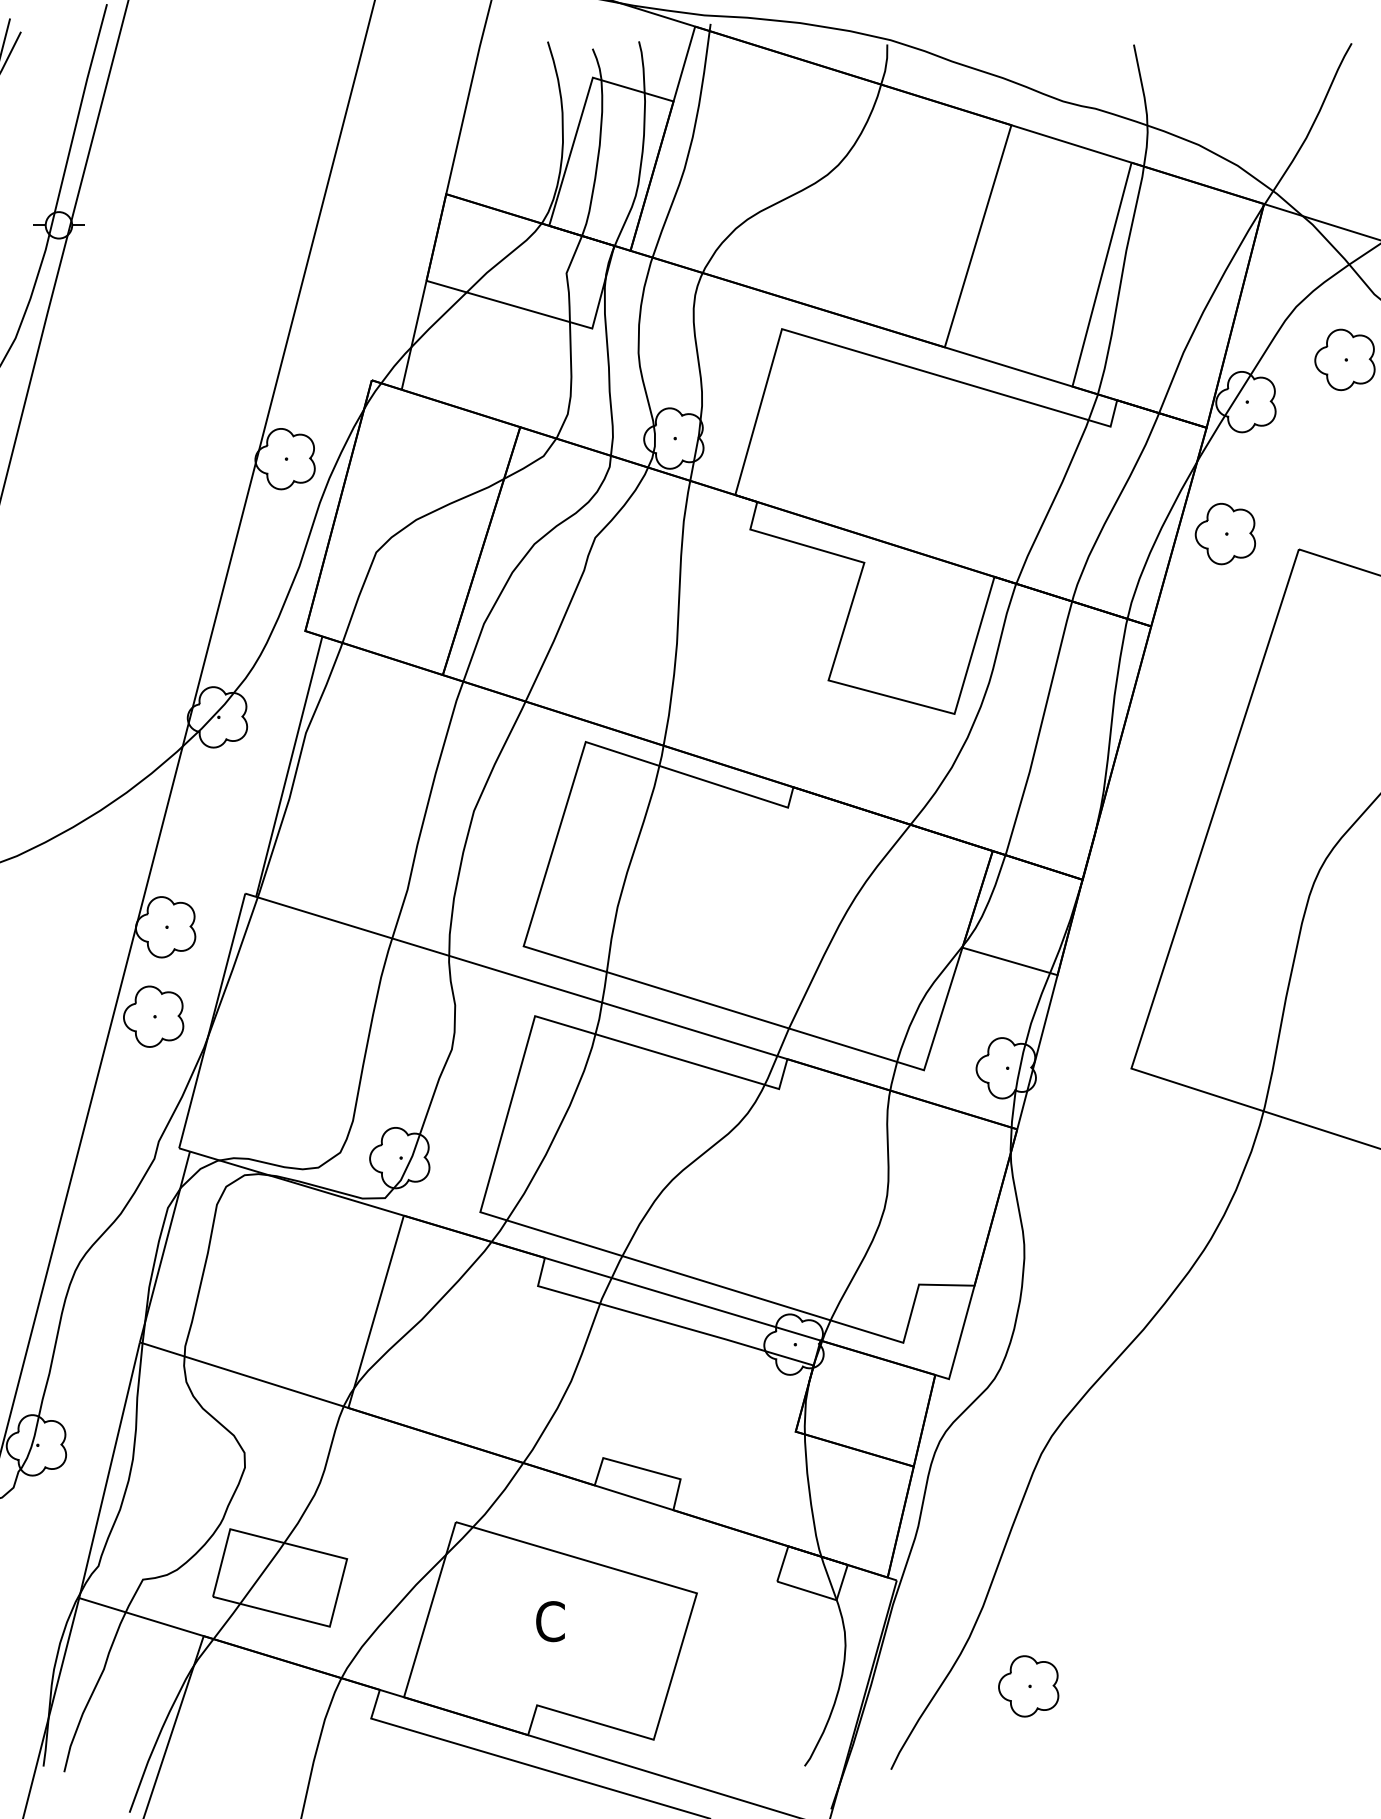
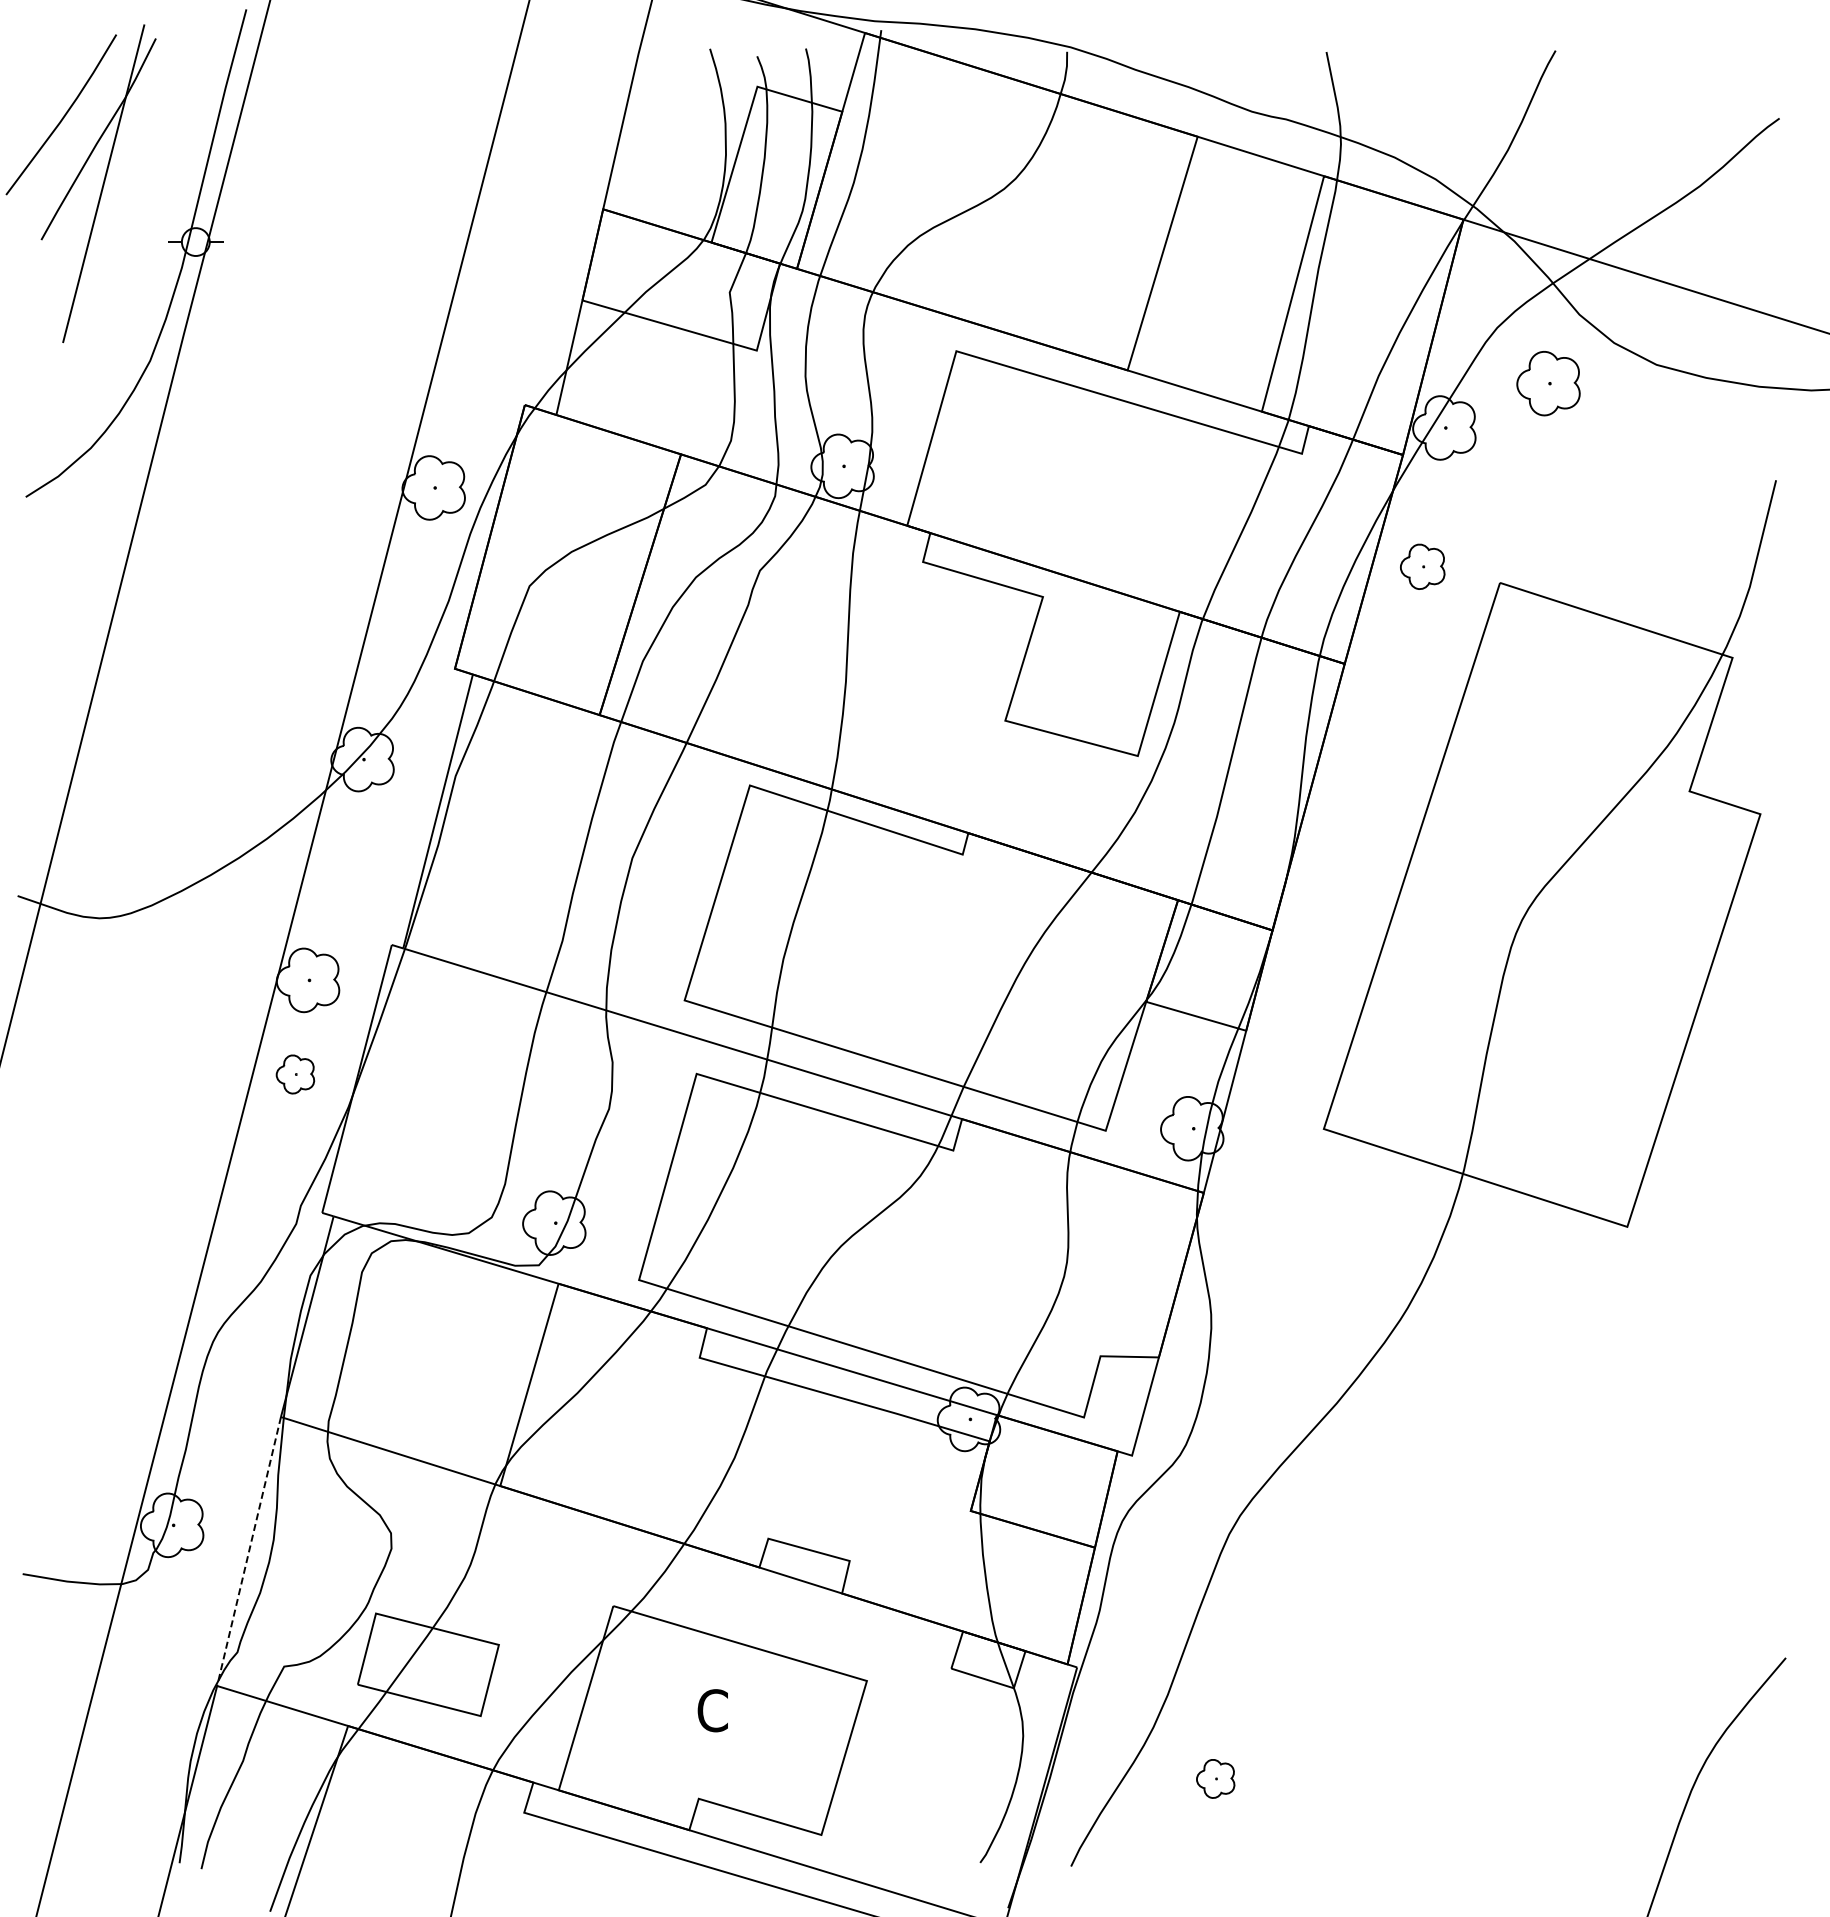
part: (1225, 533) -> (1422, 566), size x0.7
part: (153, 1016) -> (295, 1074), size x0.6
line: (109, 1471) -> (248, 1552), solid -> dashed
part: (1028, 1686) -> (1215, 1778), size x0.6

